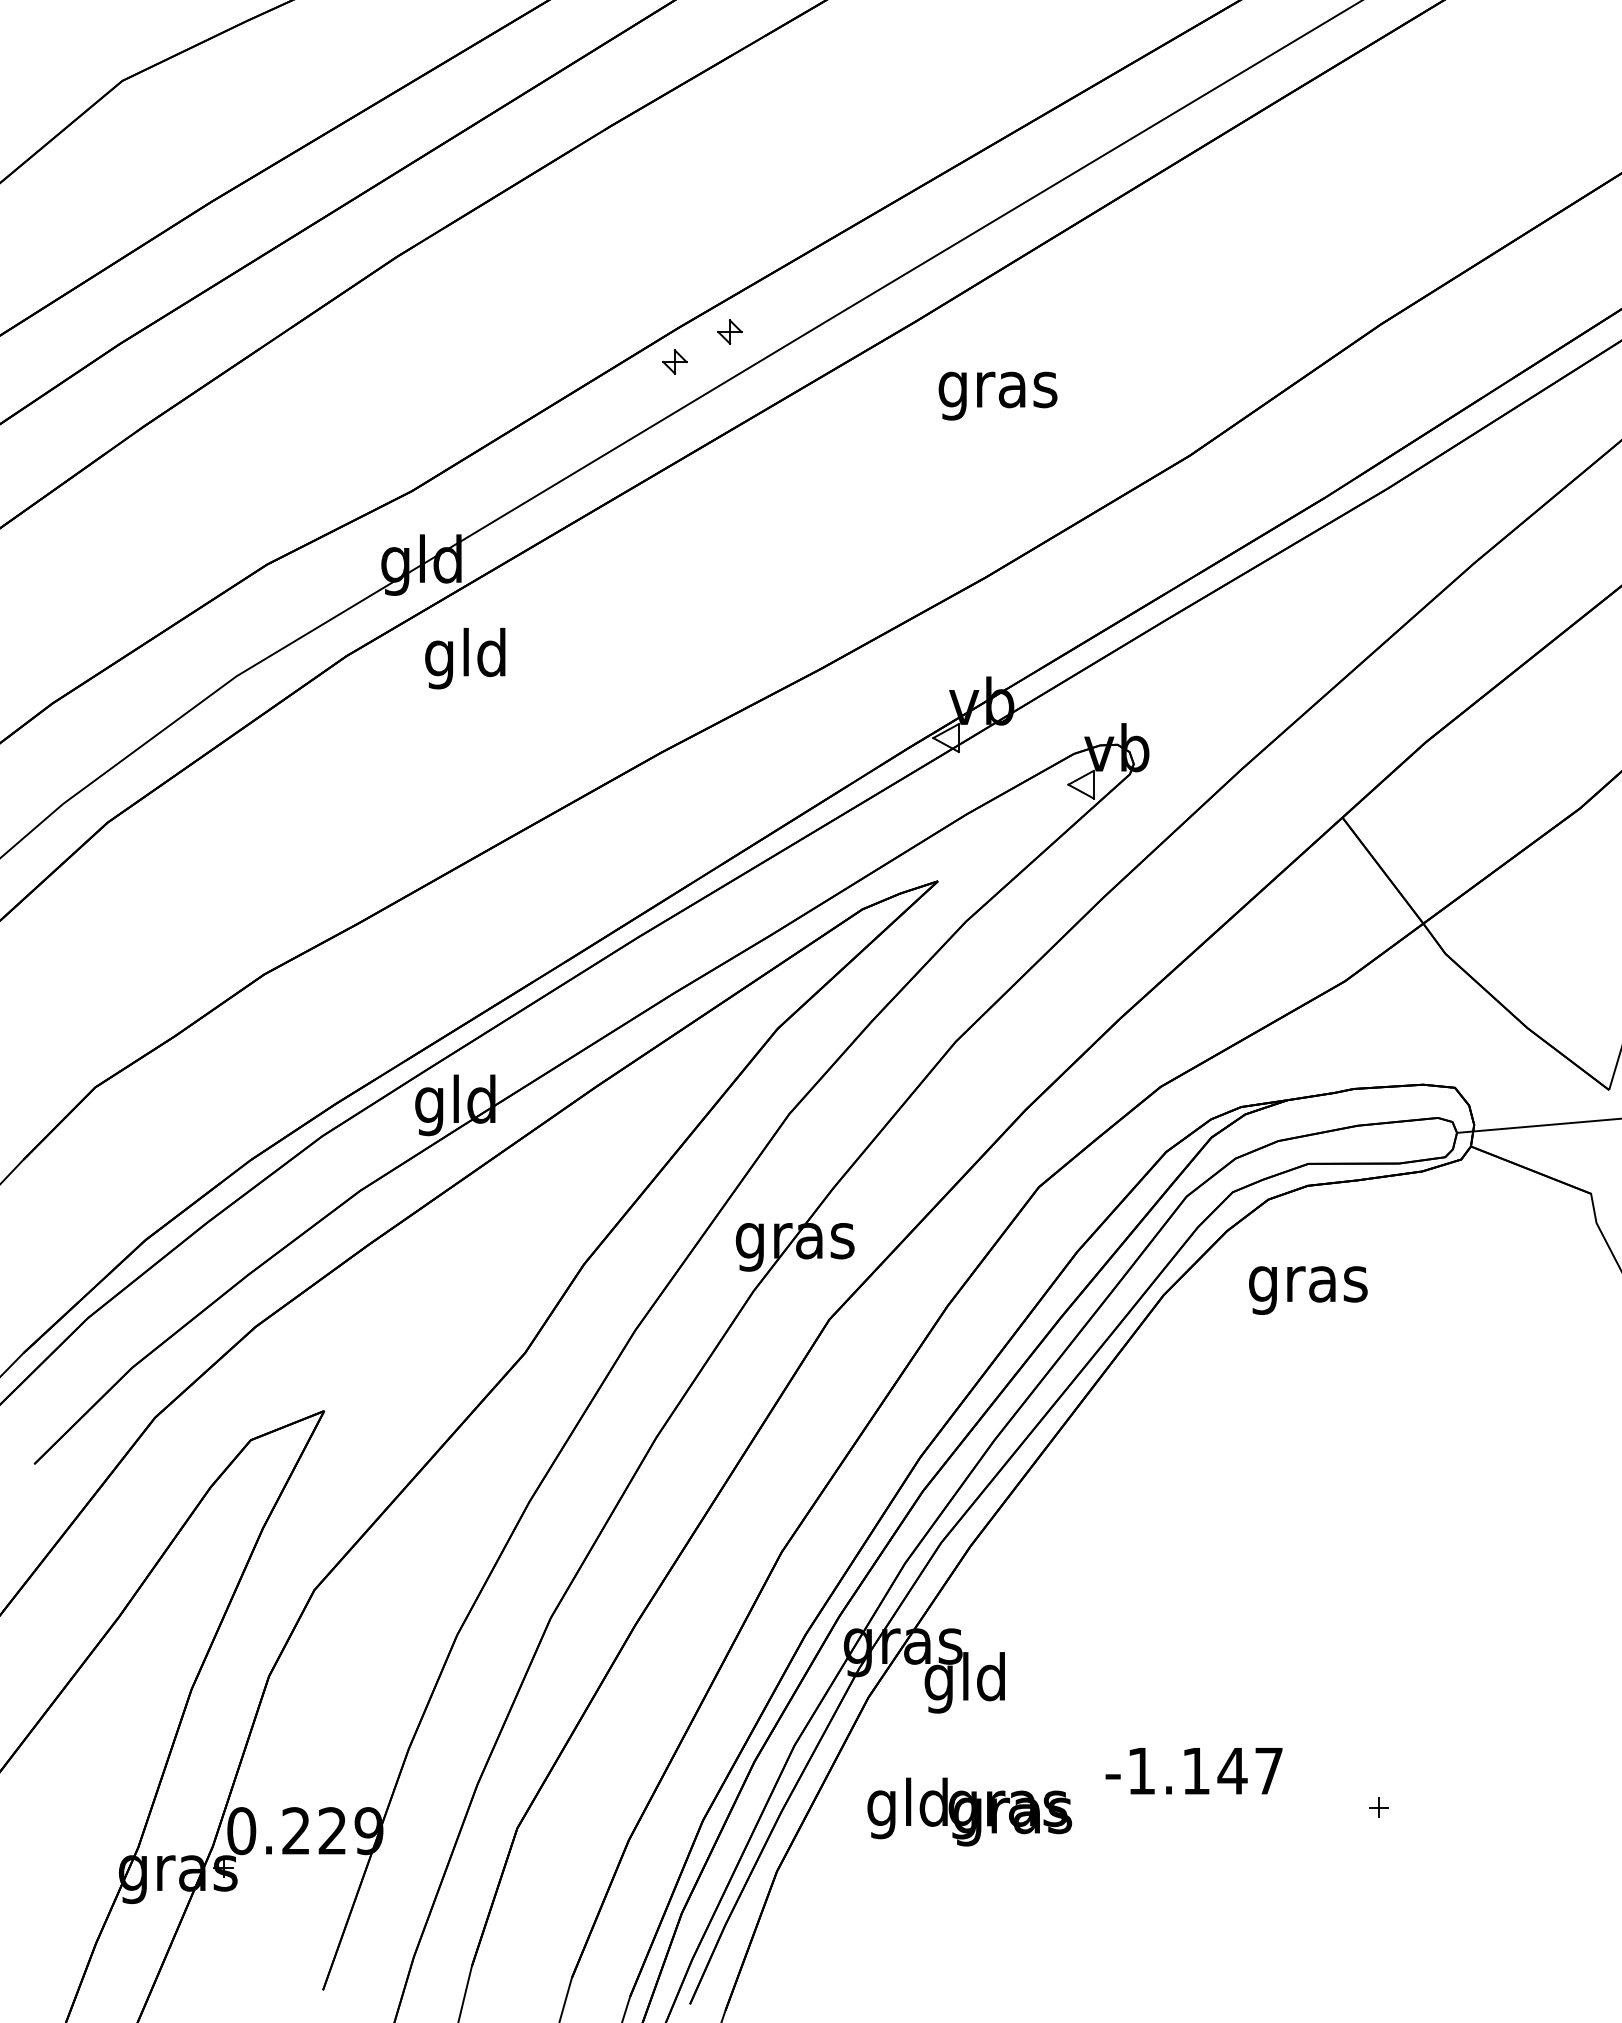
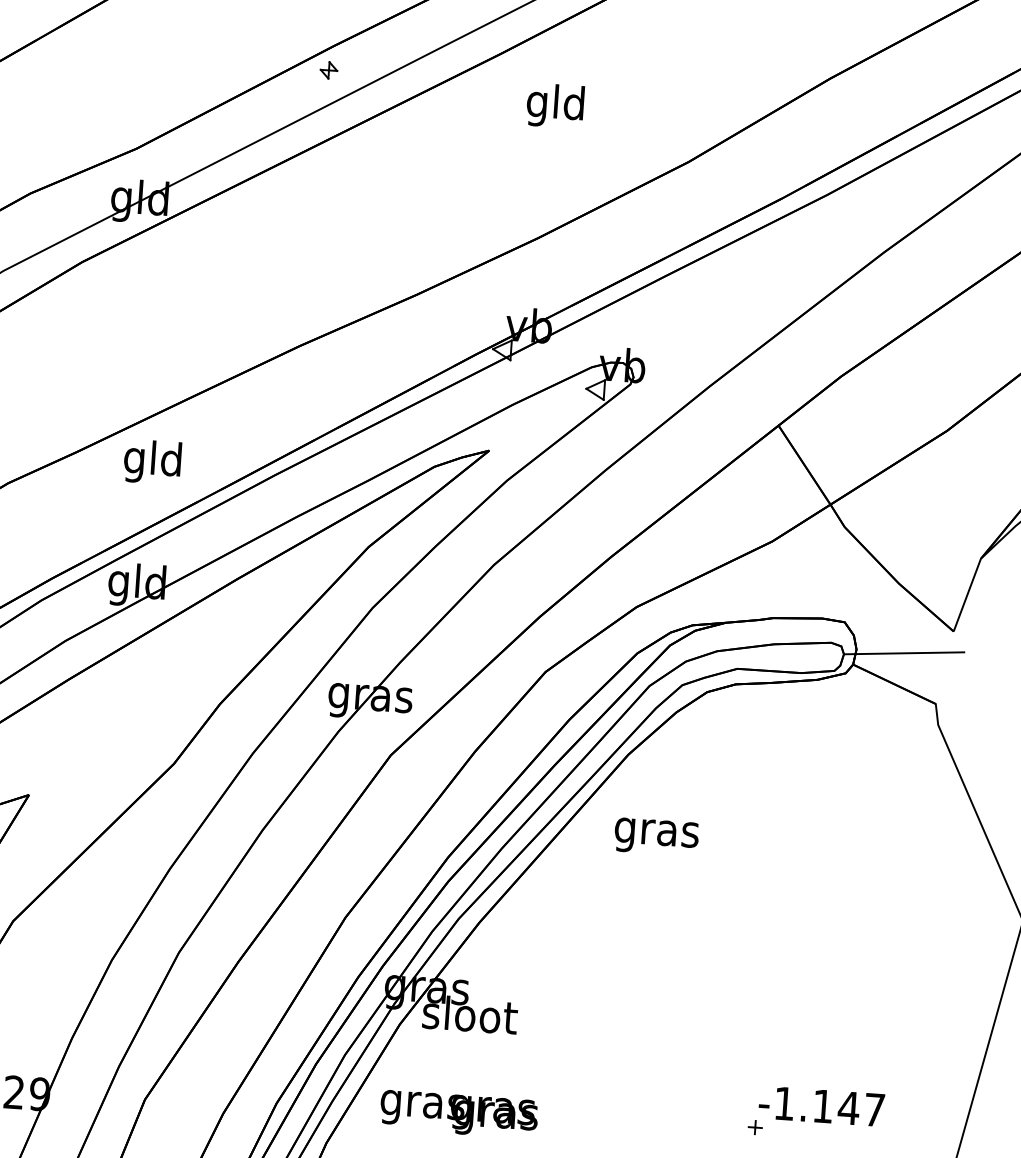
part: (729, 331) -> (369, 51), removed
text: (997, 389) -> (555, 105), gras -> gld
text: (465, 658) -> (152, 462), moved
text: (1308, 1290) -> (656, 837), moved
text: (966, 1682) -> (469, 1018), gld -> sloot
text: (1193, 1771) -> (821, 1106), moved
text: (908, 1808) -> (422, 1105), gld -> gras

